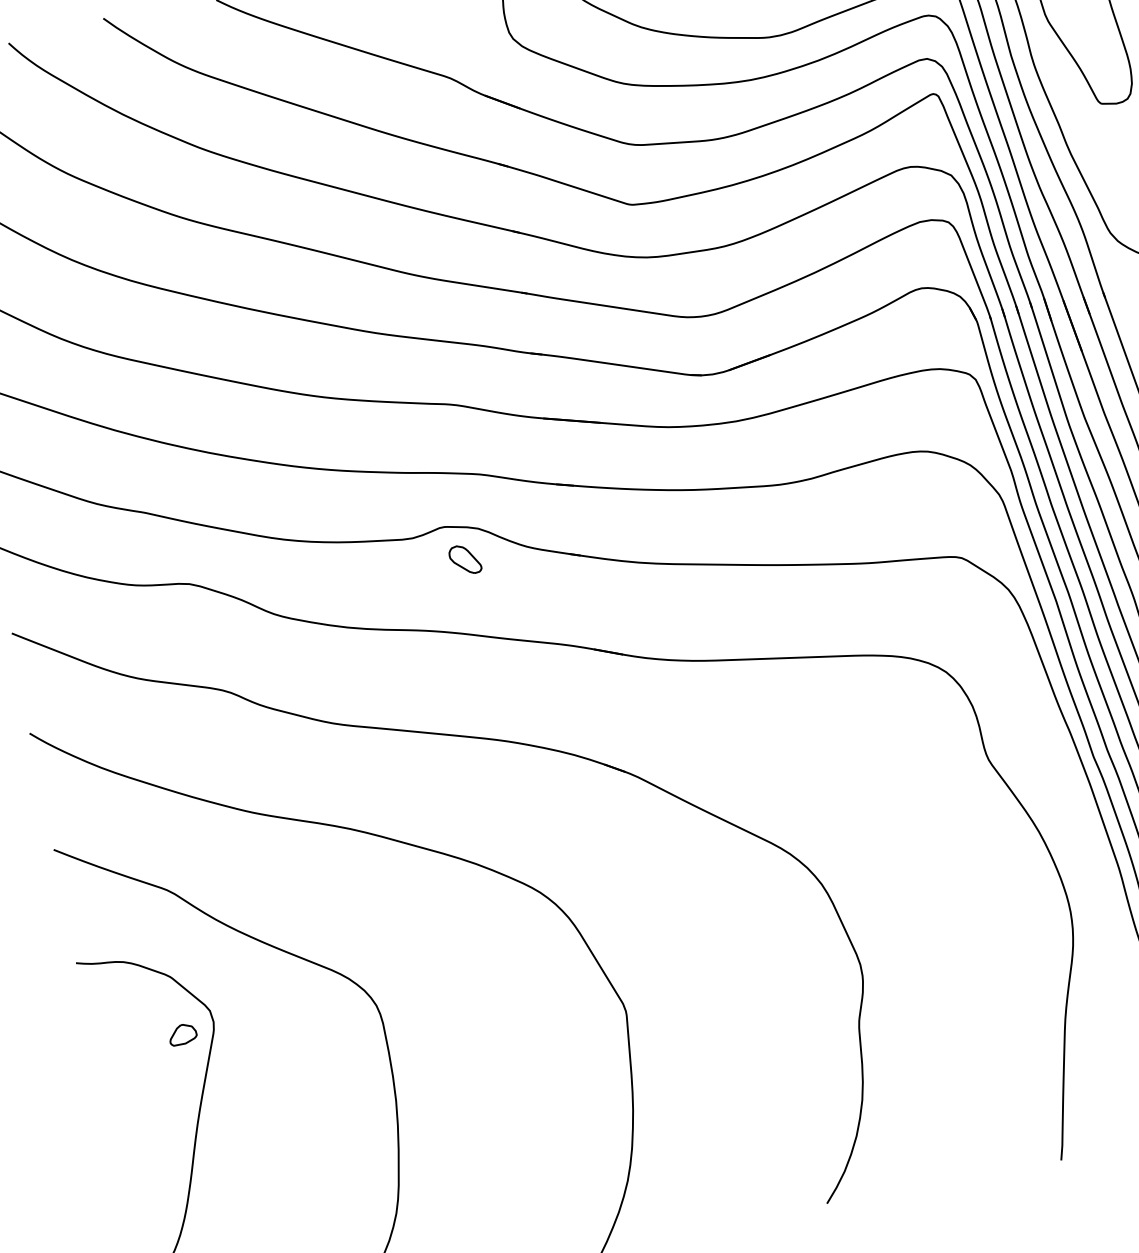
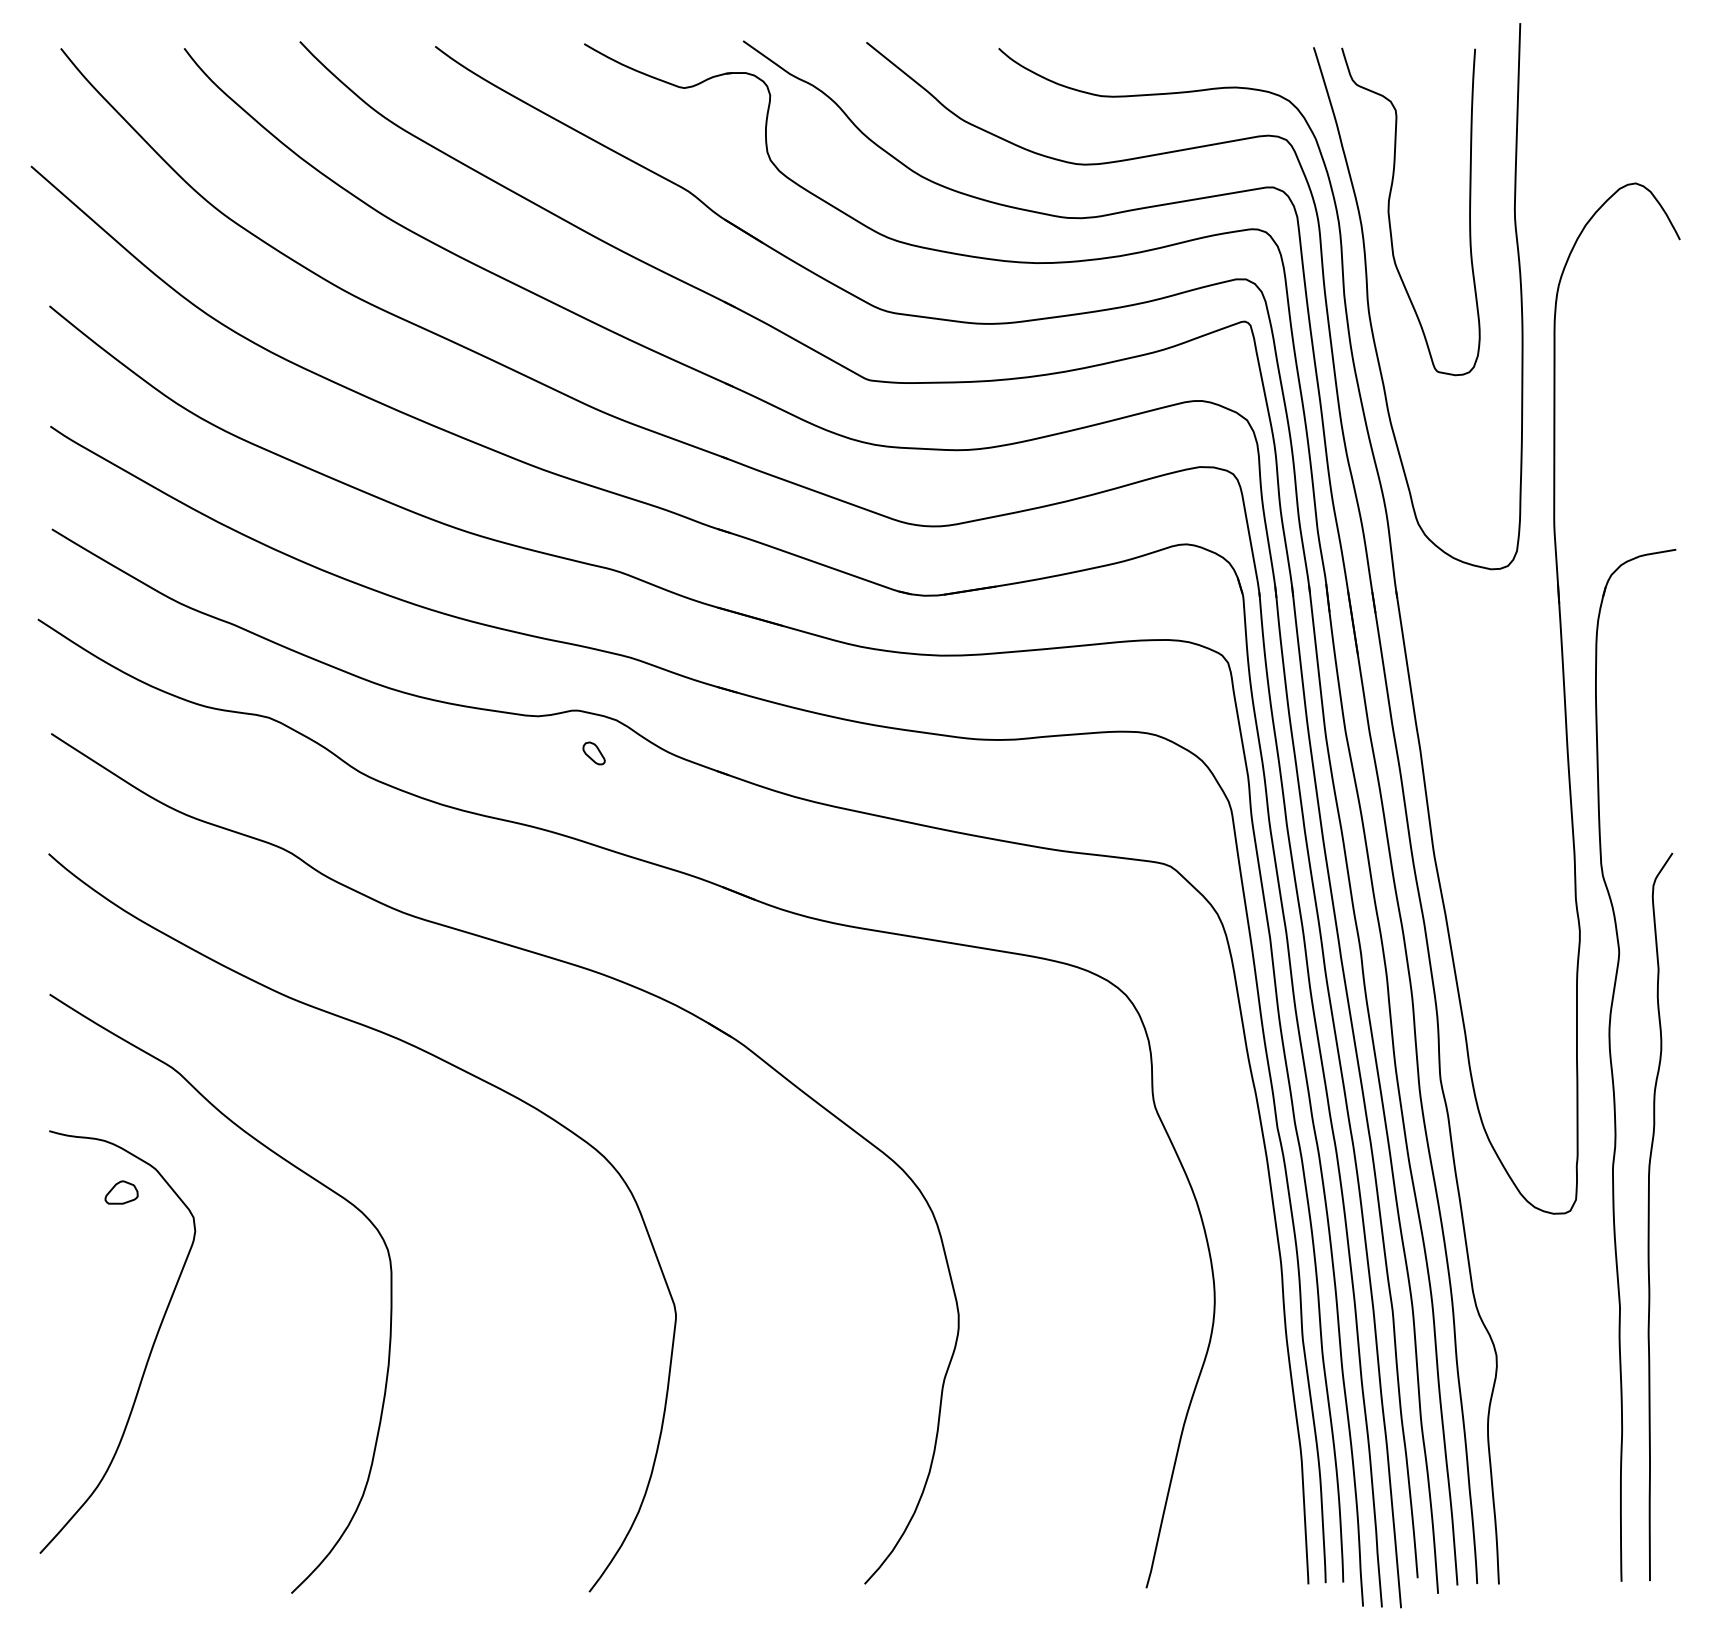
part: (464, 559) -> (593, 753), size x0.62
part: (182, 1034) -> (121, 1192), moved

